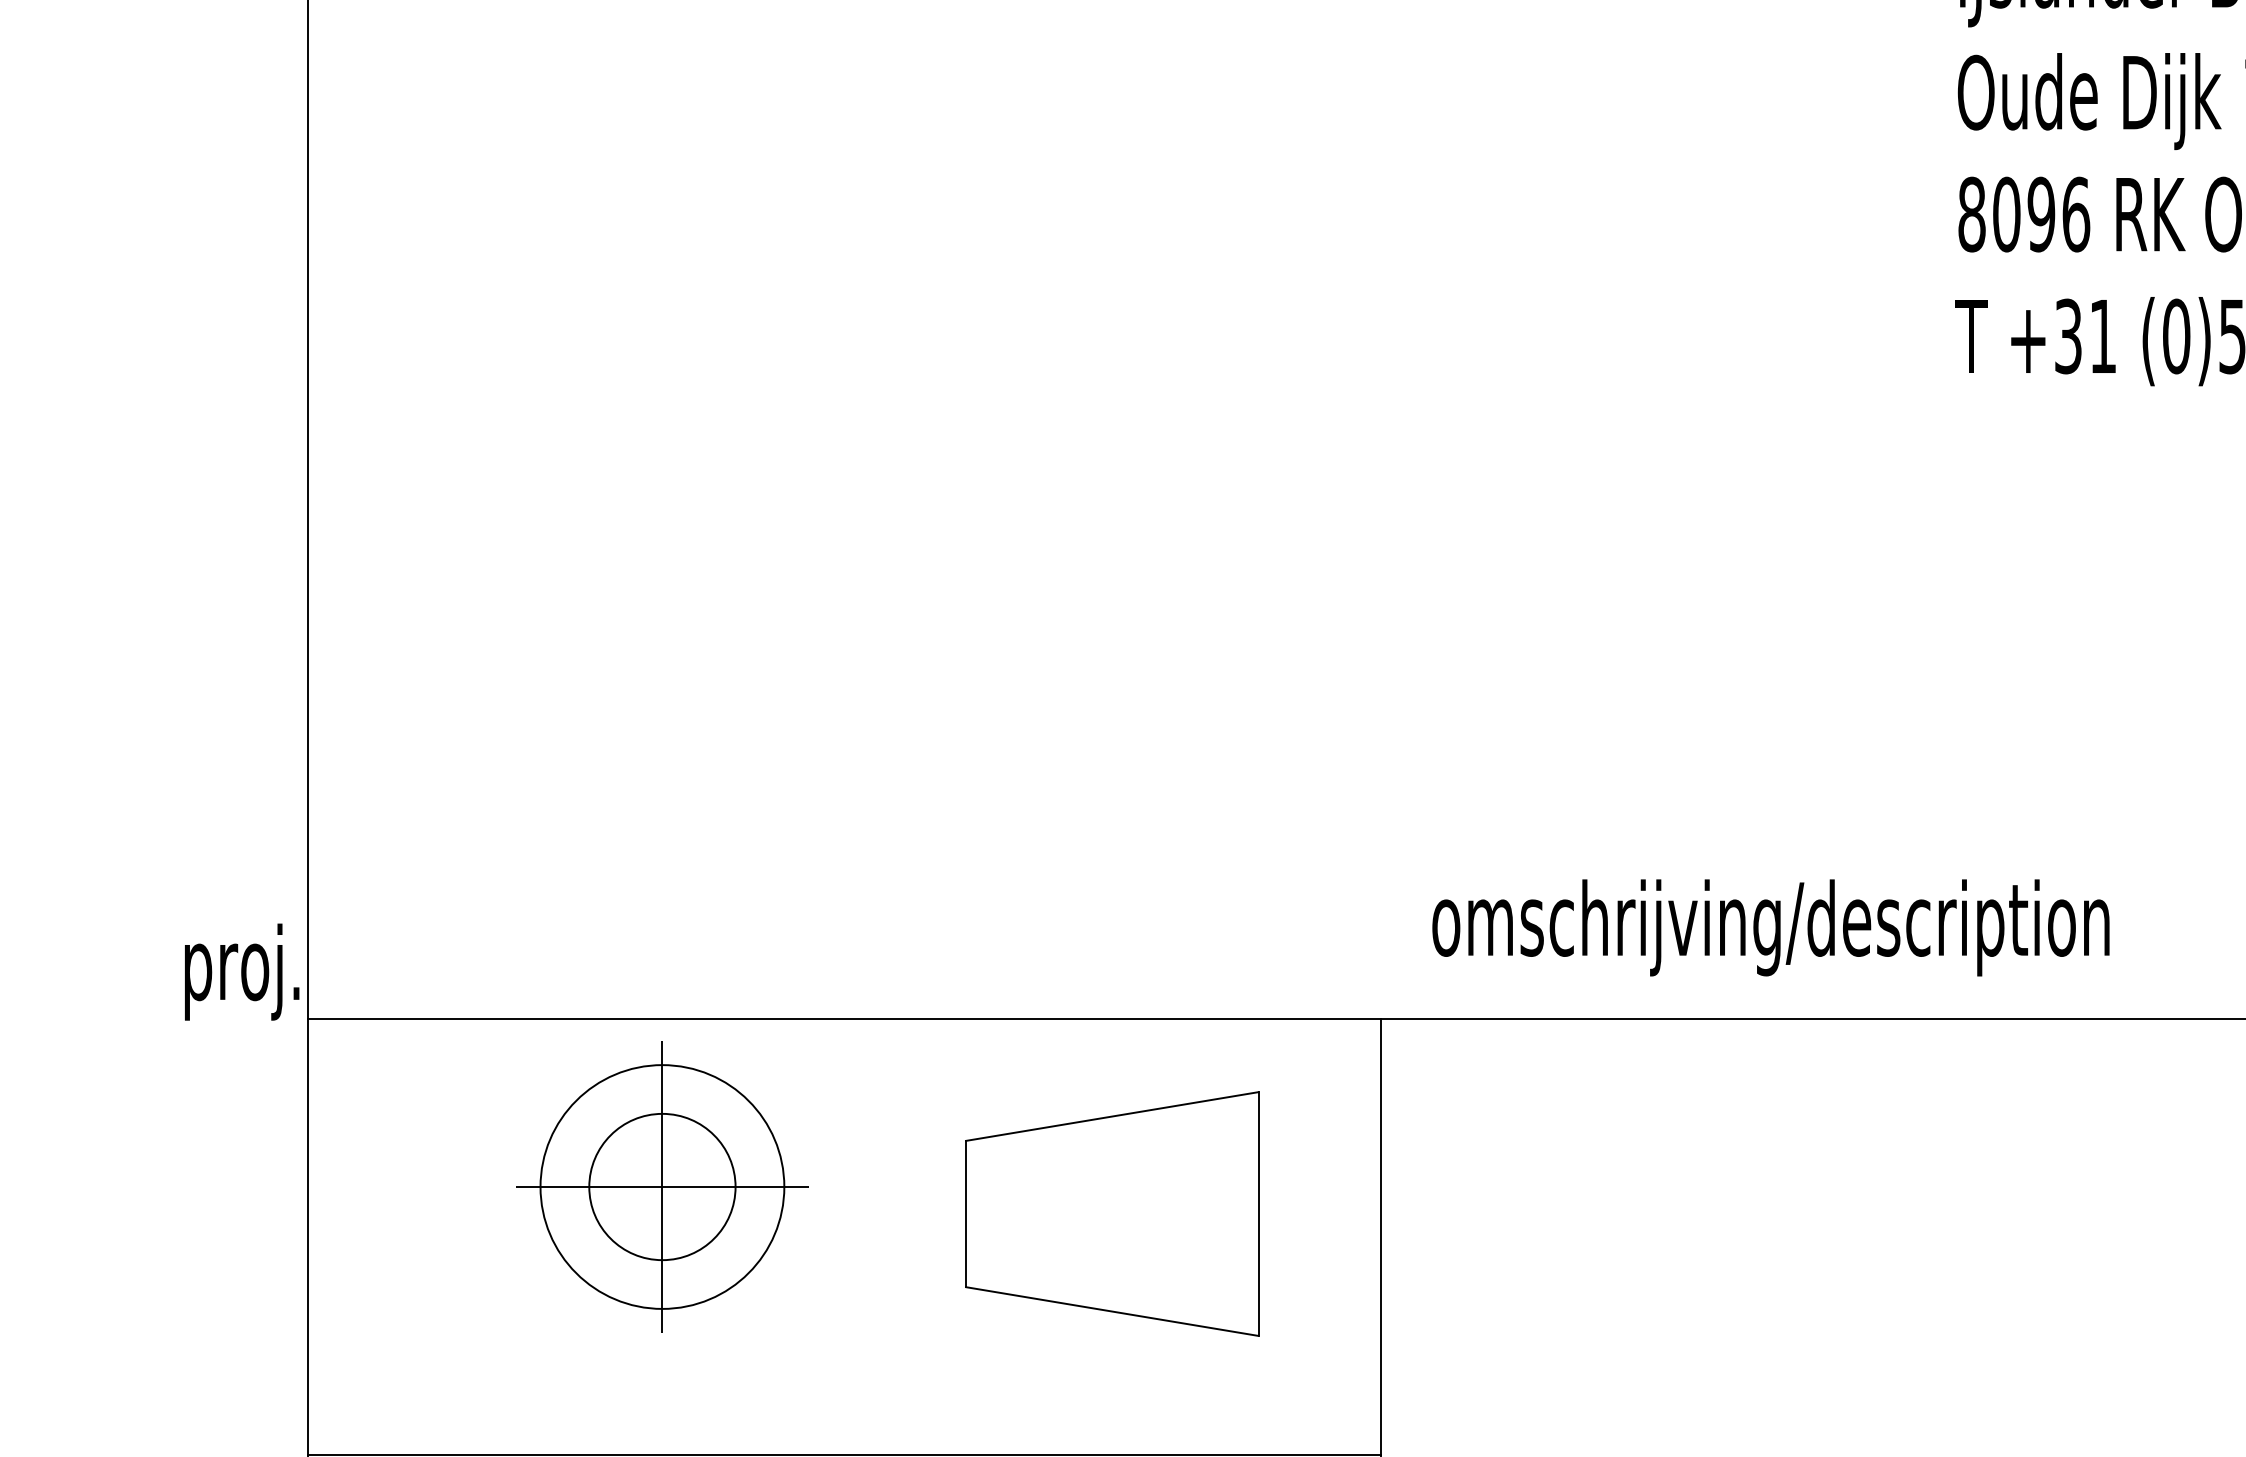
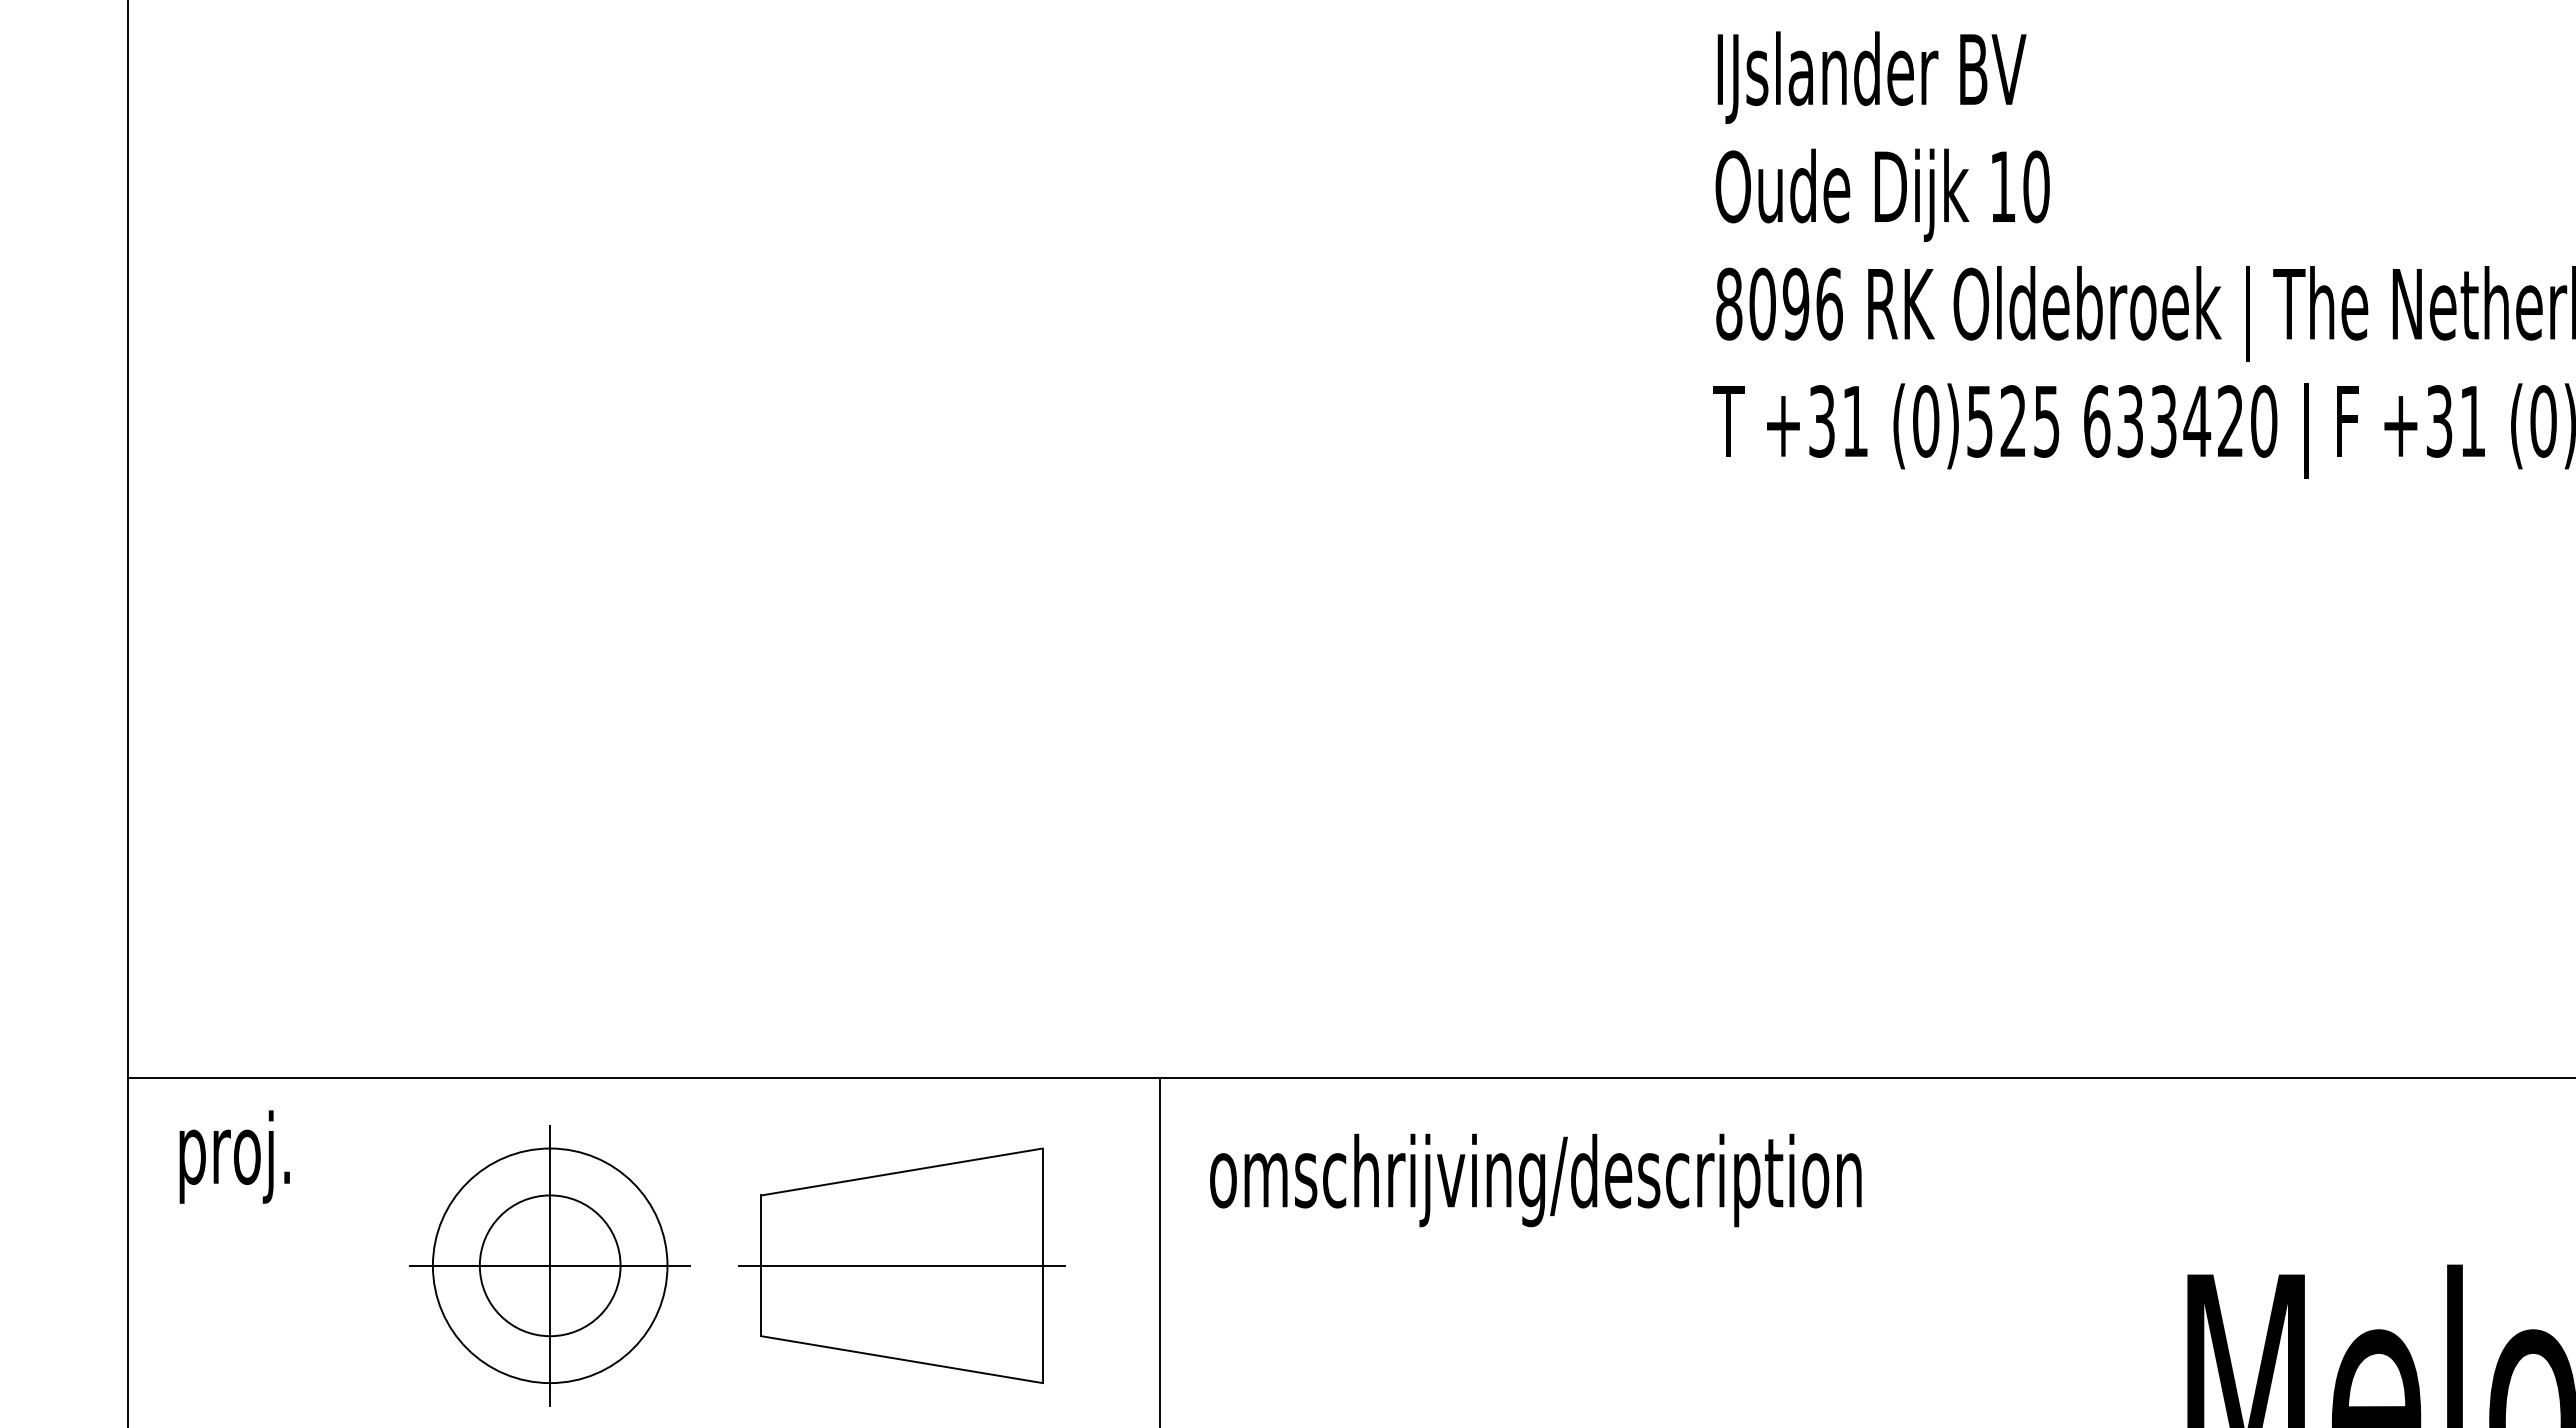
text: (1770, 927) -> (1535, 1180), moved
text: (241, 971) -> (234, 1156), moved
part: (661, 1186) -> (549, 1265), moved
line: (1111, 1213) -> (901, 1265), added

